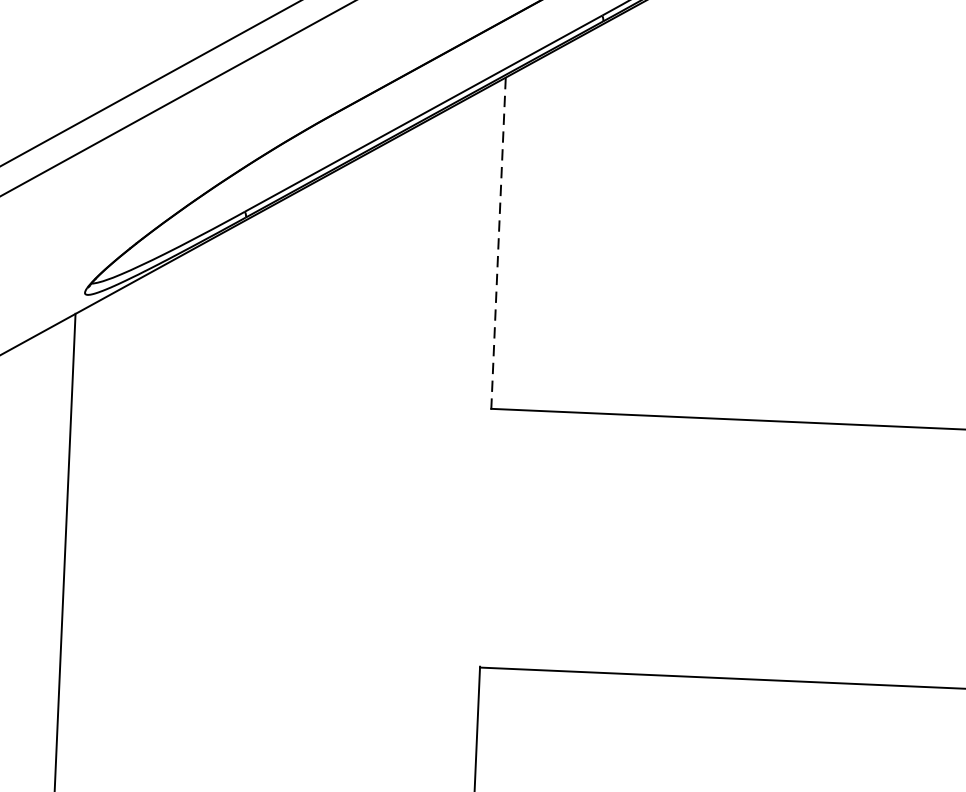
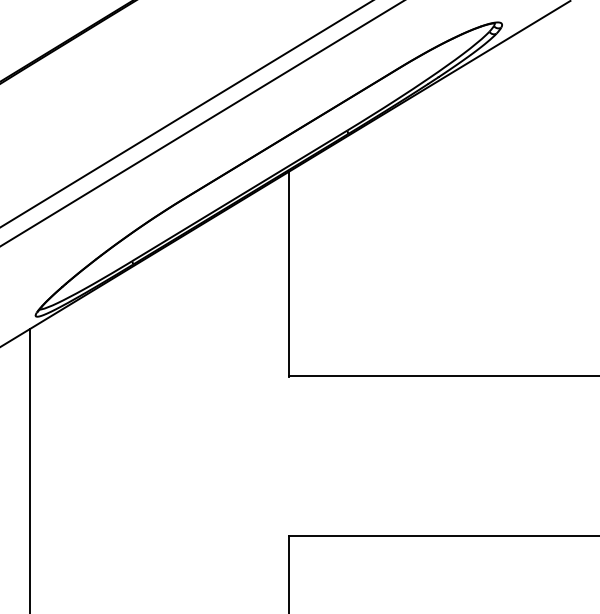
line: (498, 244) -> (289, 274), dashed -> solid

